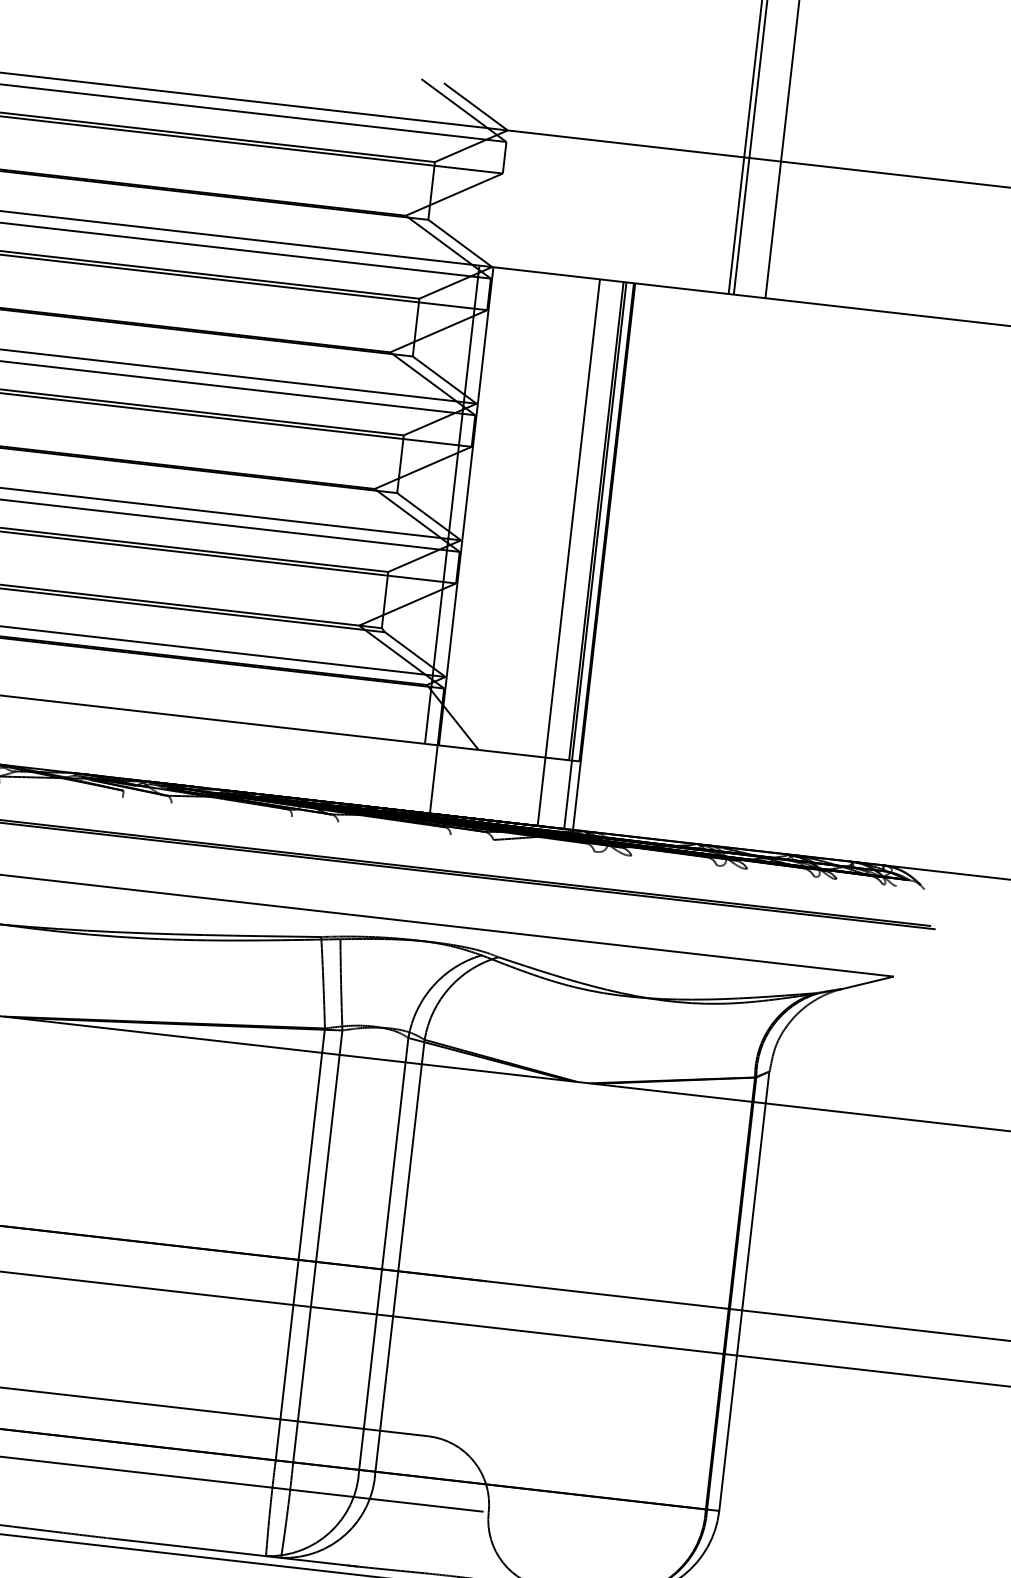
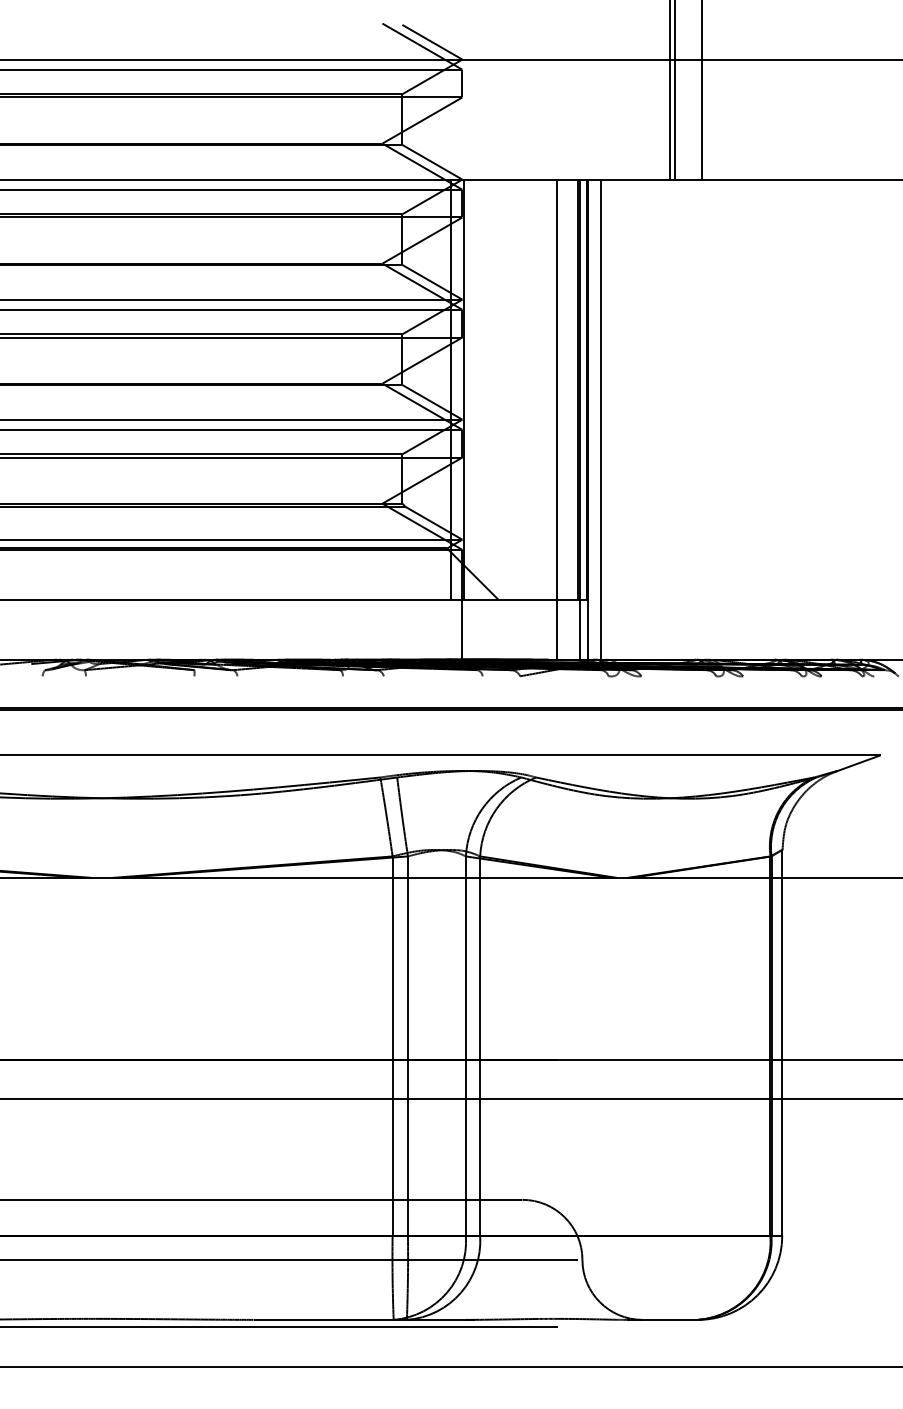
line: (618, 558) -> (600, 419), added

